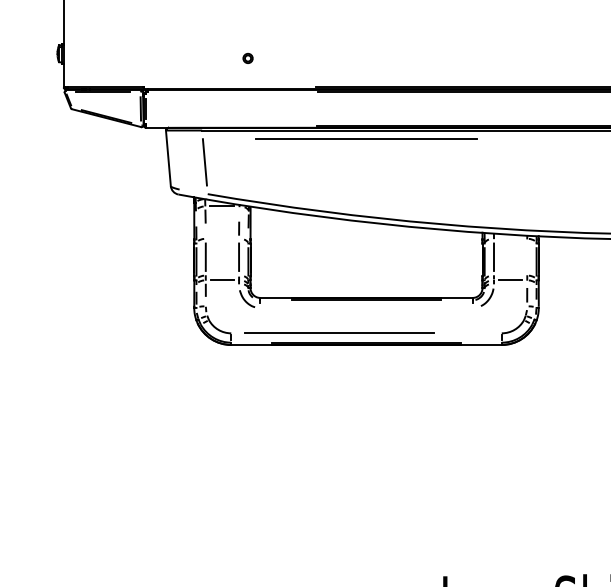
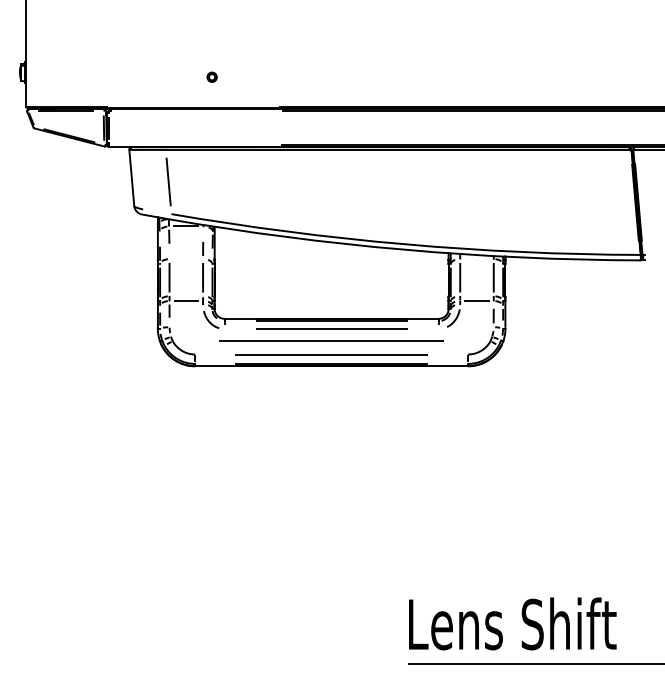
line: (366, 138) -> (331, 340), moved
line: (526, 256) -> (493, 277), added
line: (366, 308) -> (331, 329), added
line: (339, 333) -> (331, 354), moved

